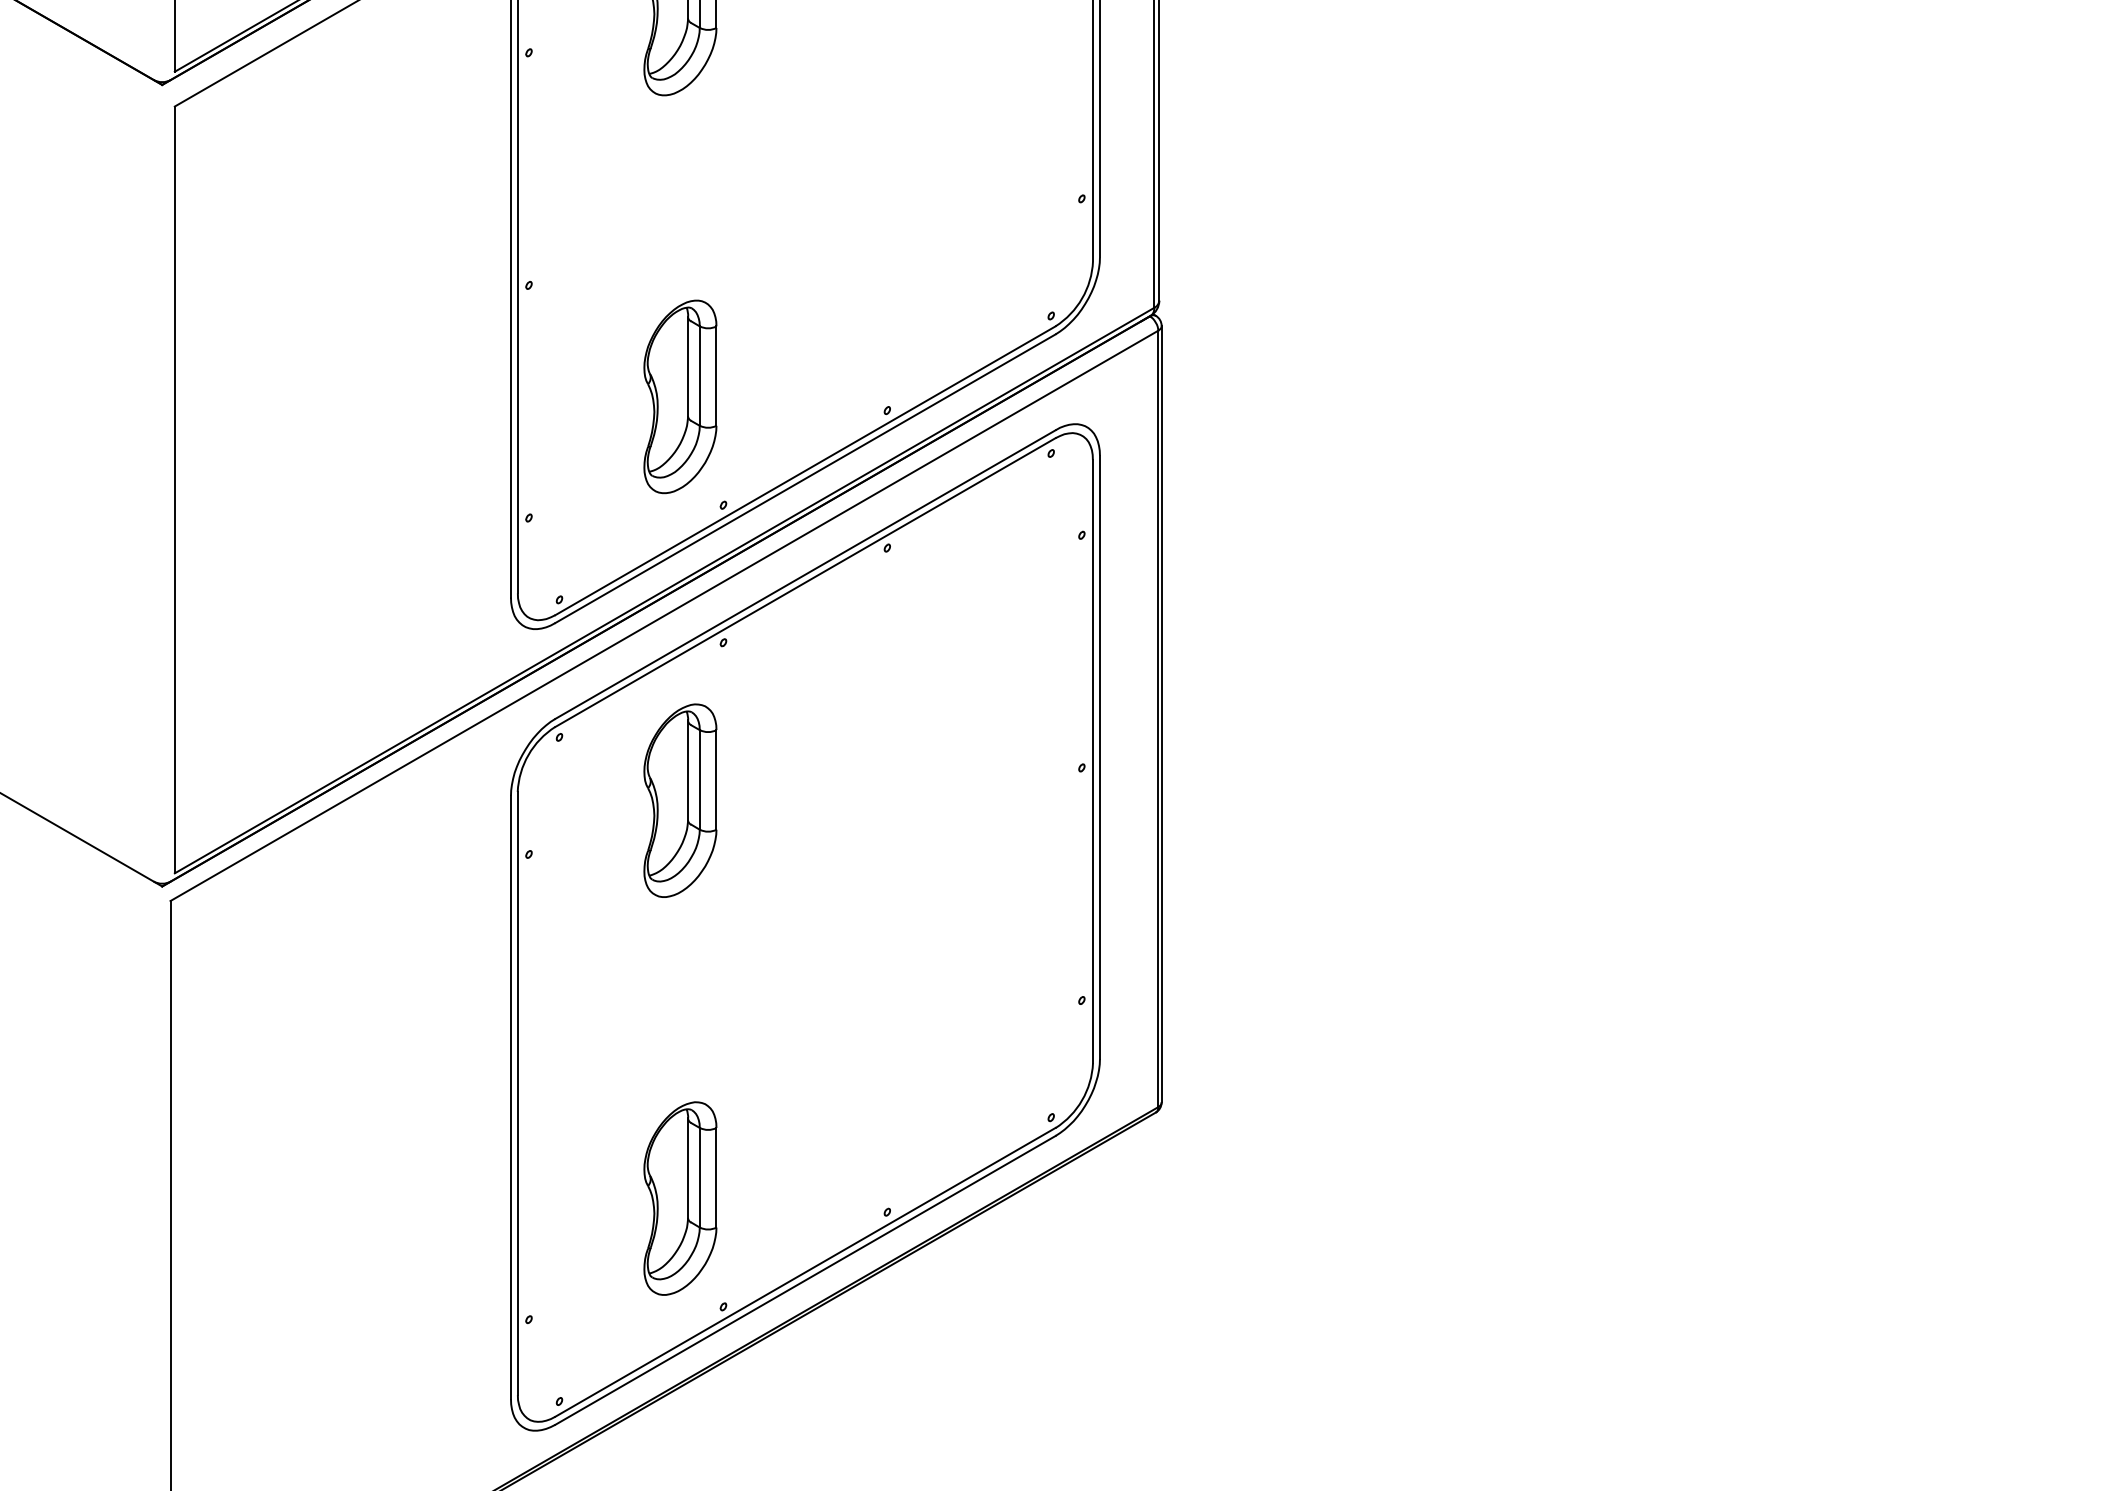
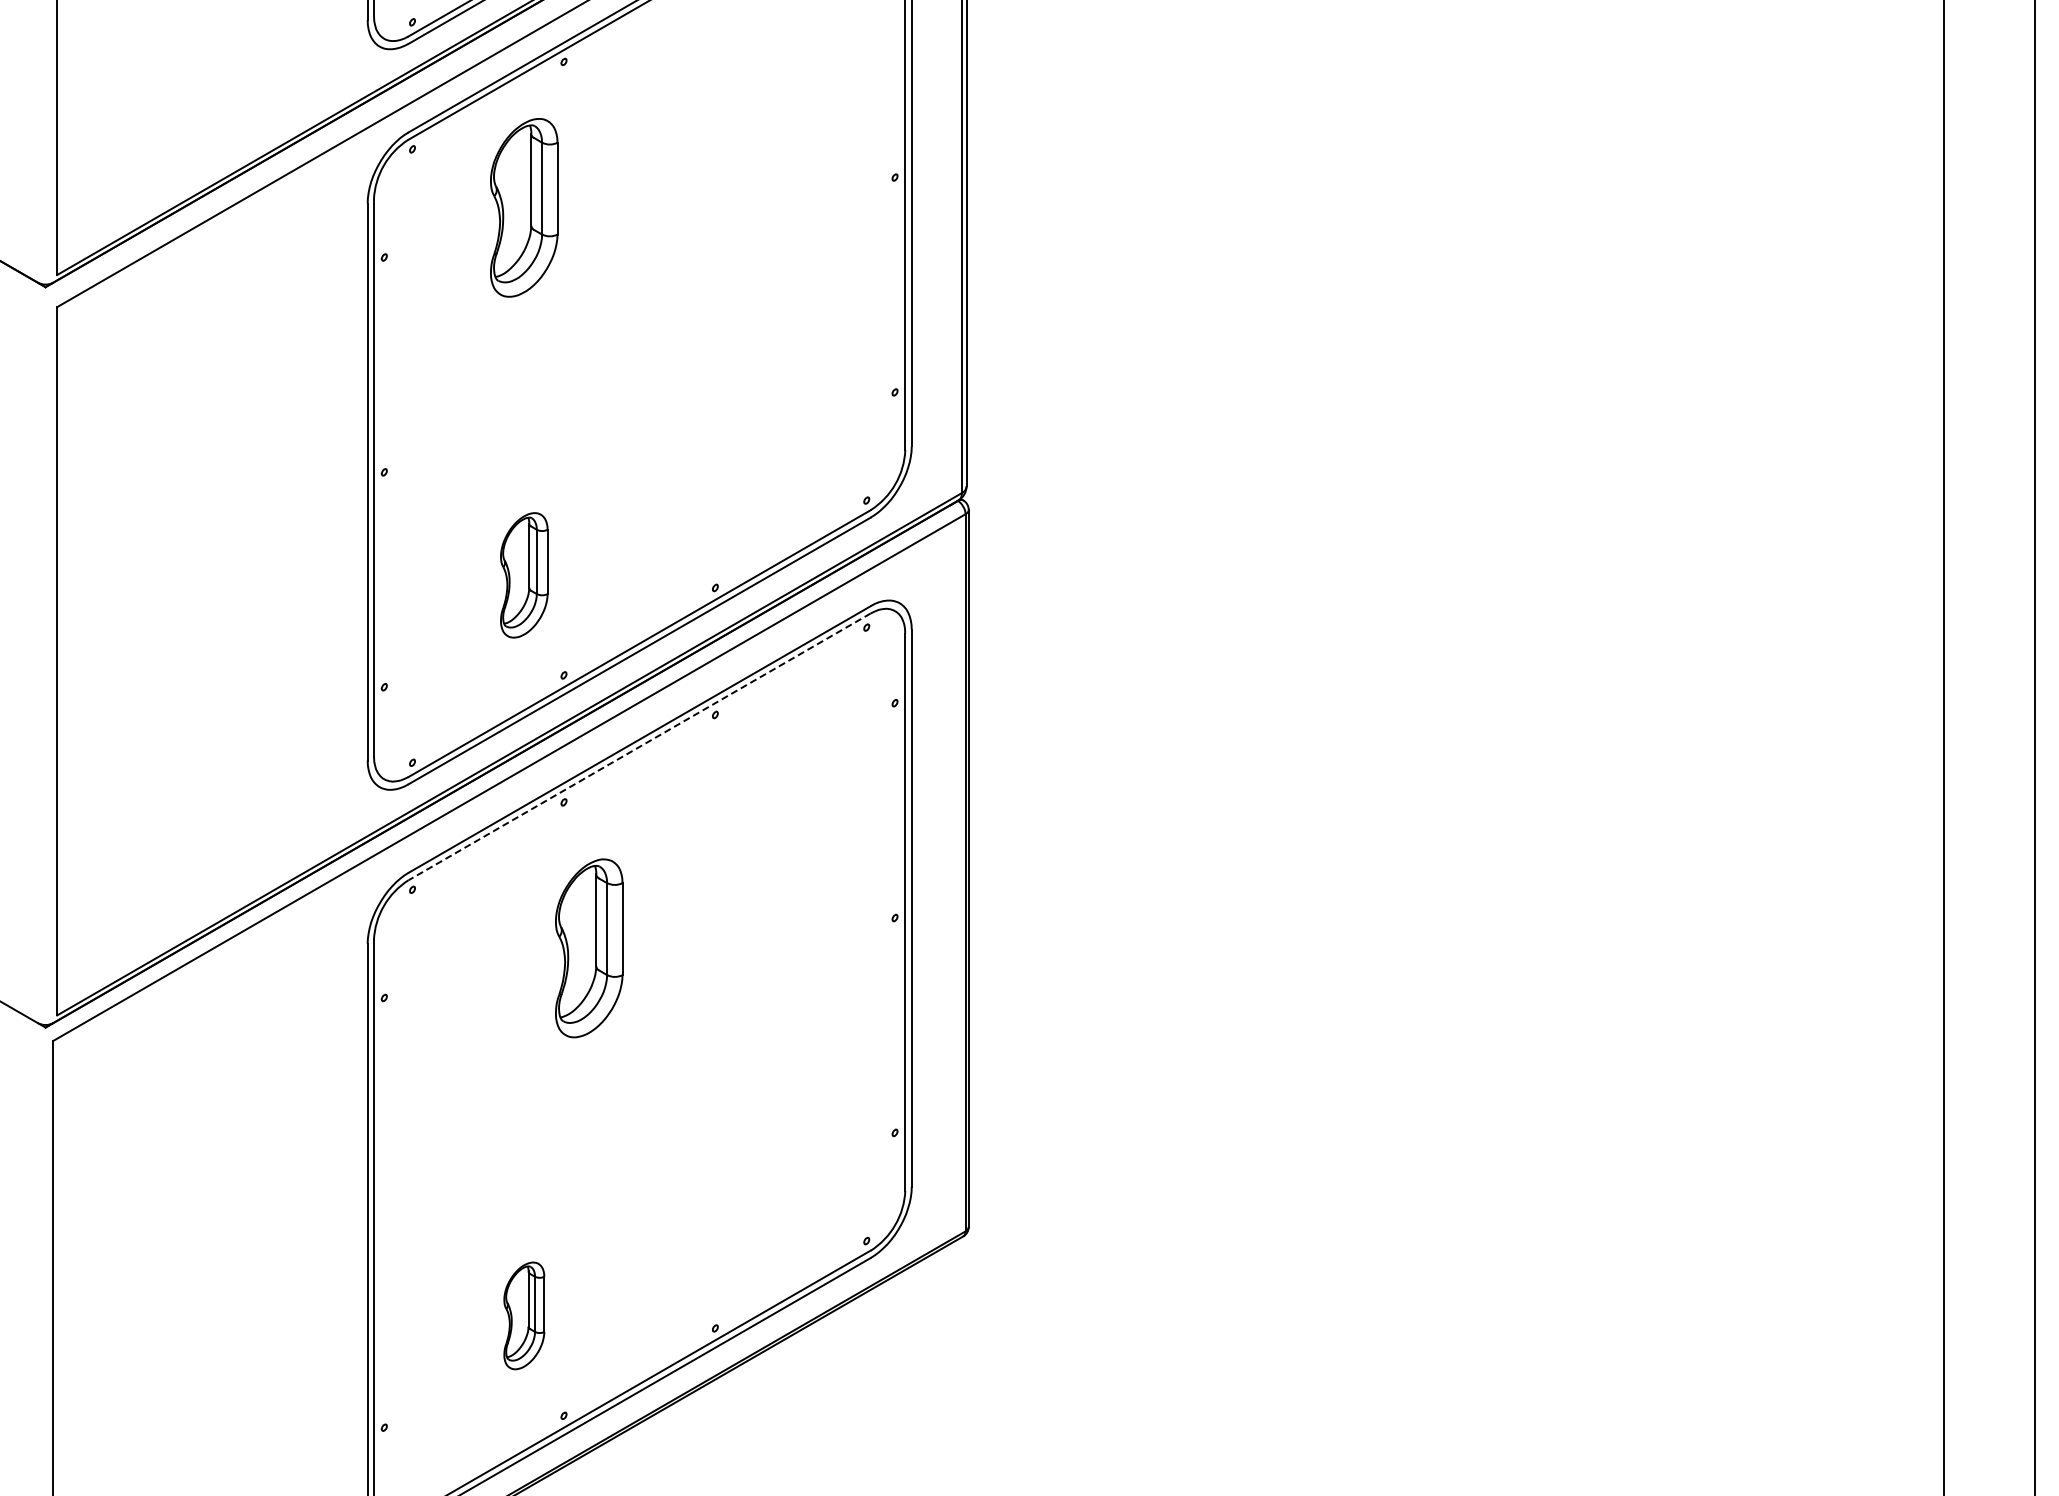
part: (680, 397) -> (524, 575), size x0.7
line: (805, 582) -> (639, 746), solid -> dashed
part: (680, 800) -> (589, 948), moved
part: (680, 1198) -> (524, 1315), size x0.6

